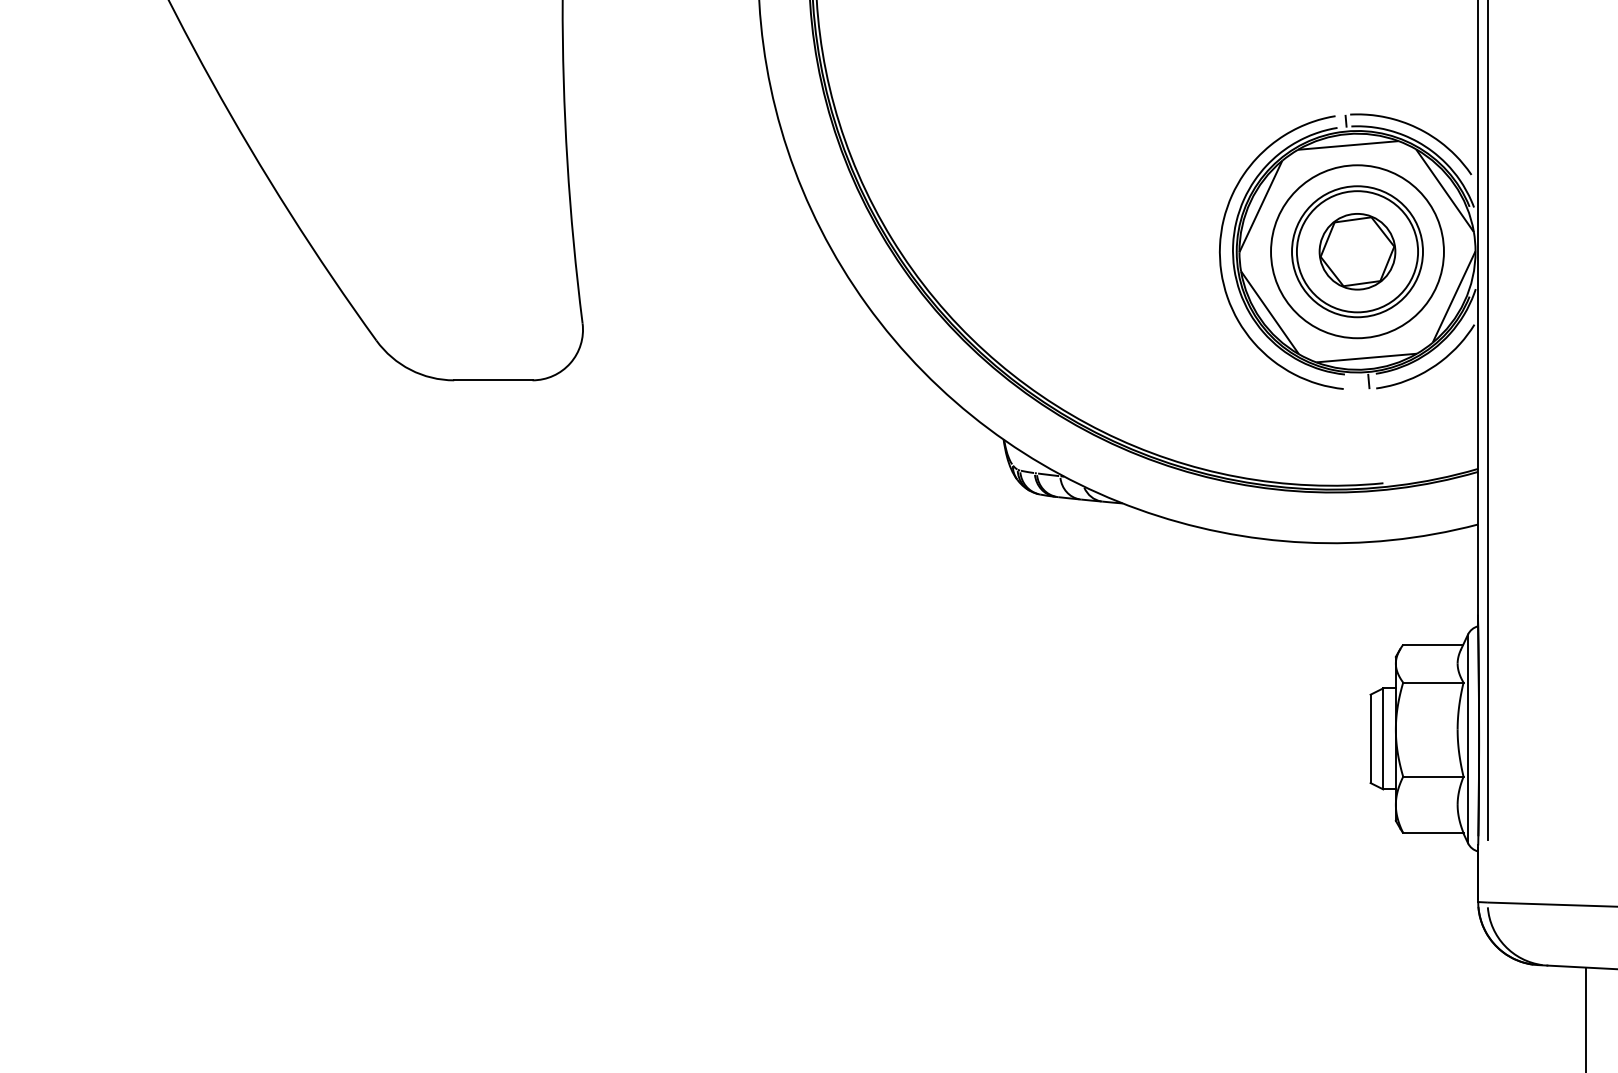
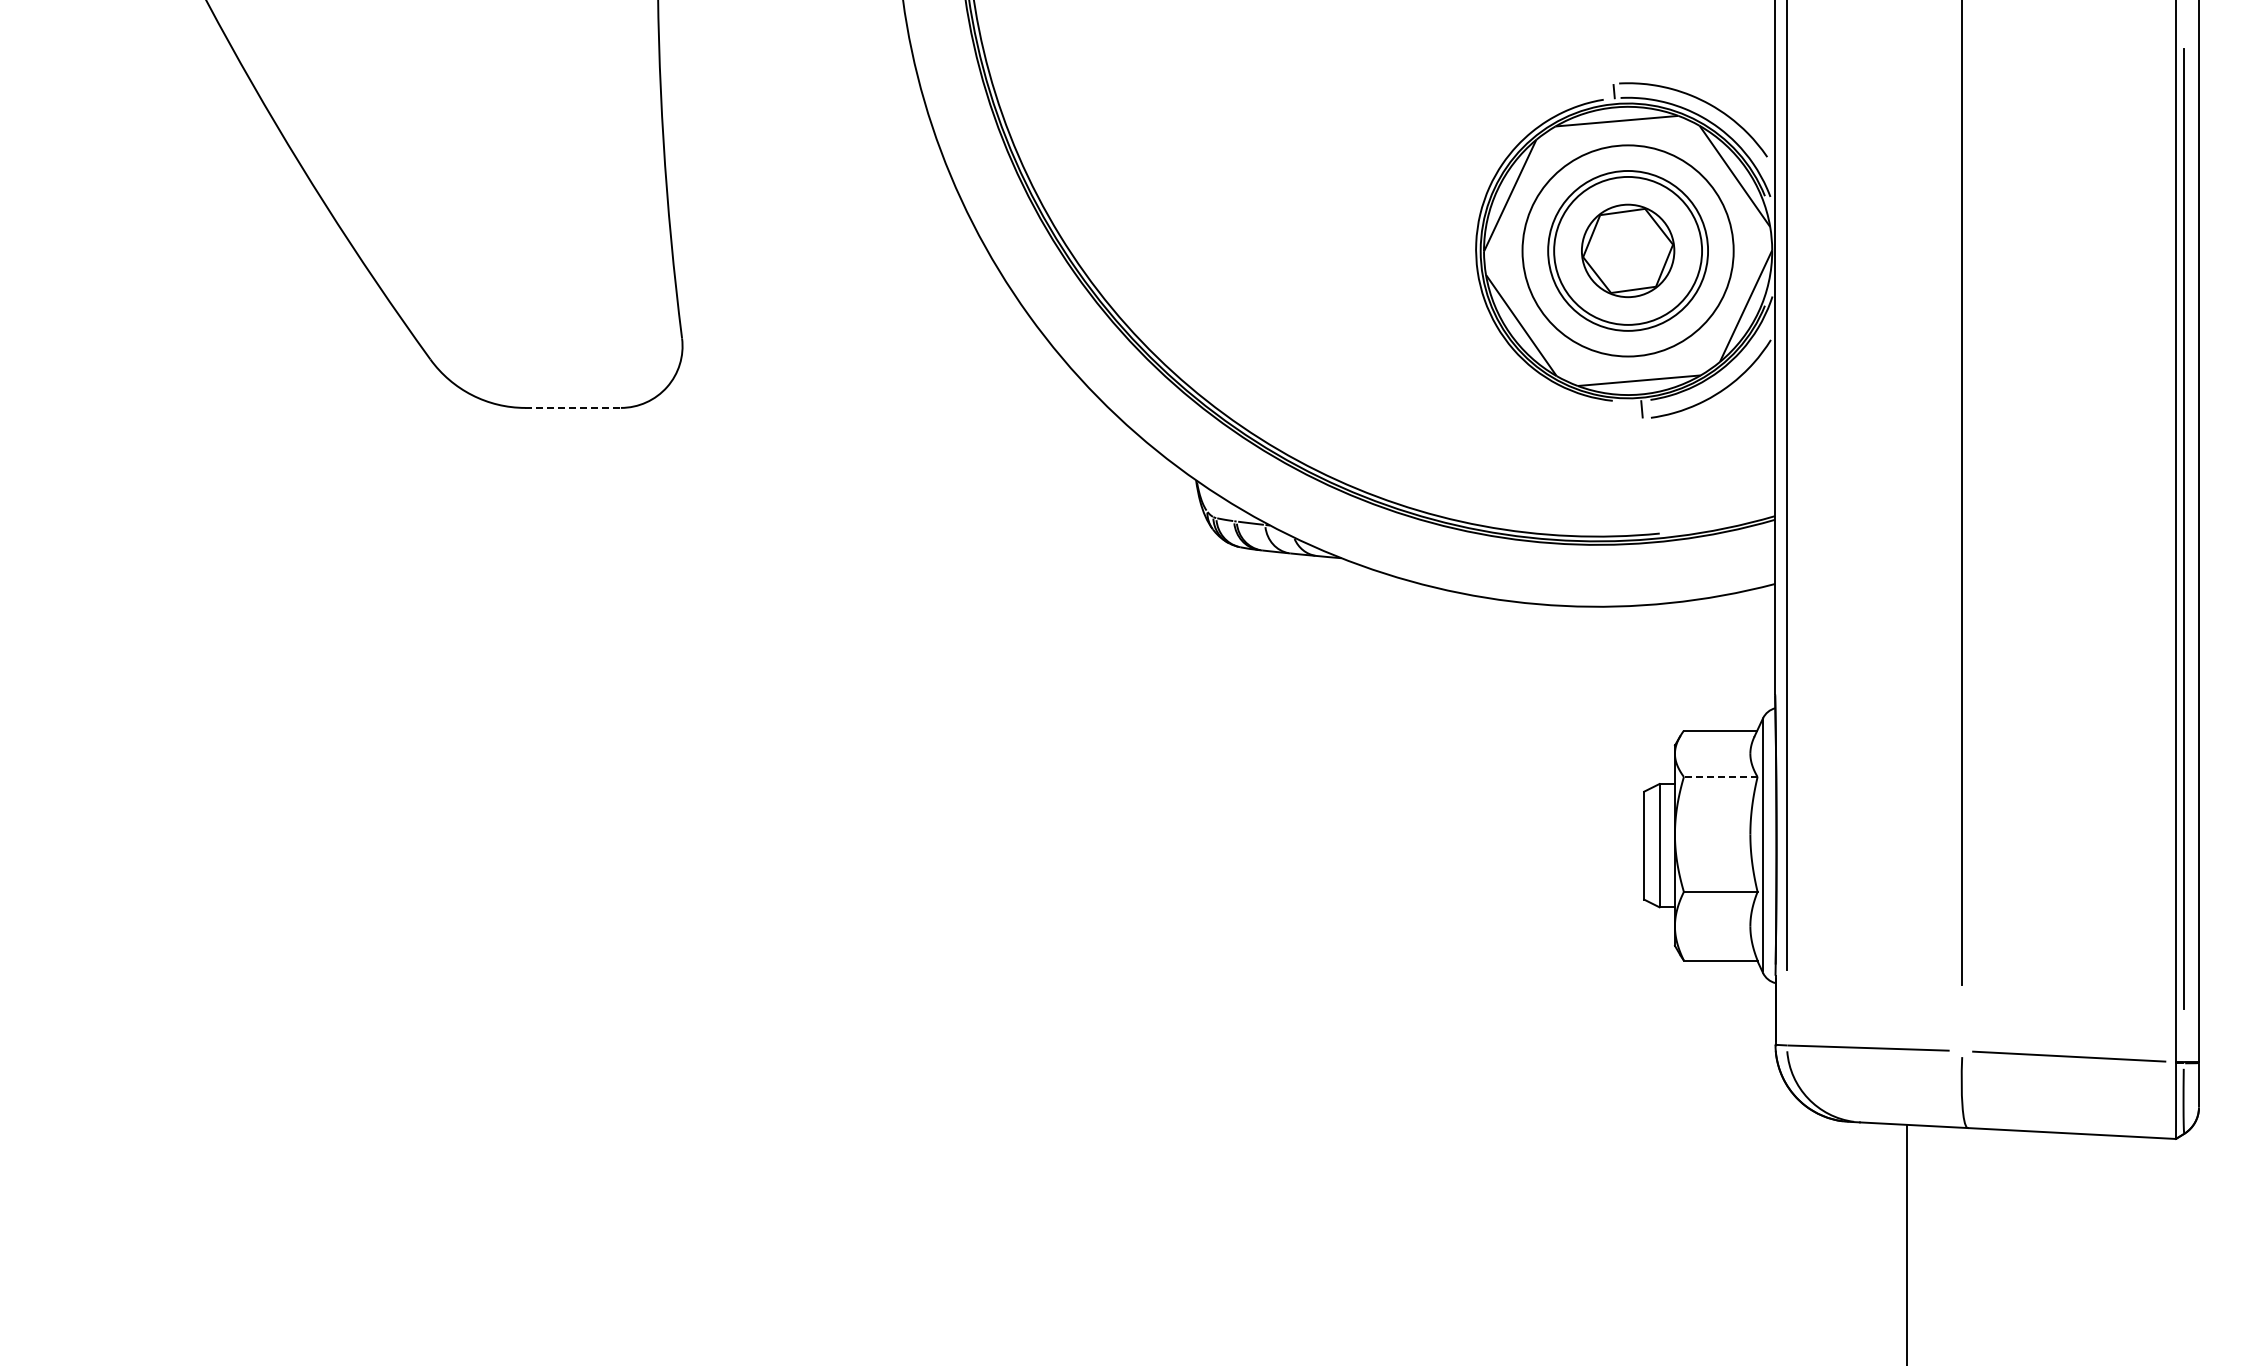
part: (1221, 248) -> (1461, 246), removed
line: (493, 379) -> (573, 407), solid -> dashed
line: (1433, 682) -> (1720, 776), solid -> dashed

